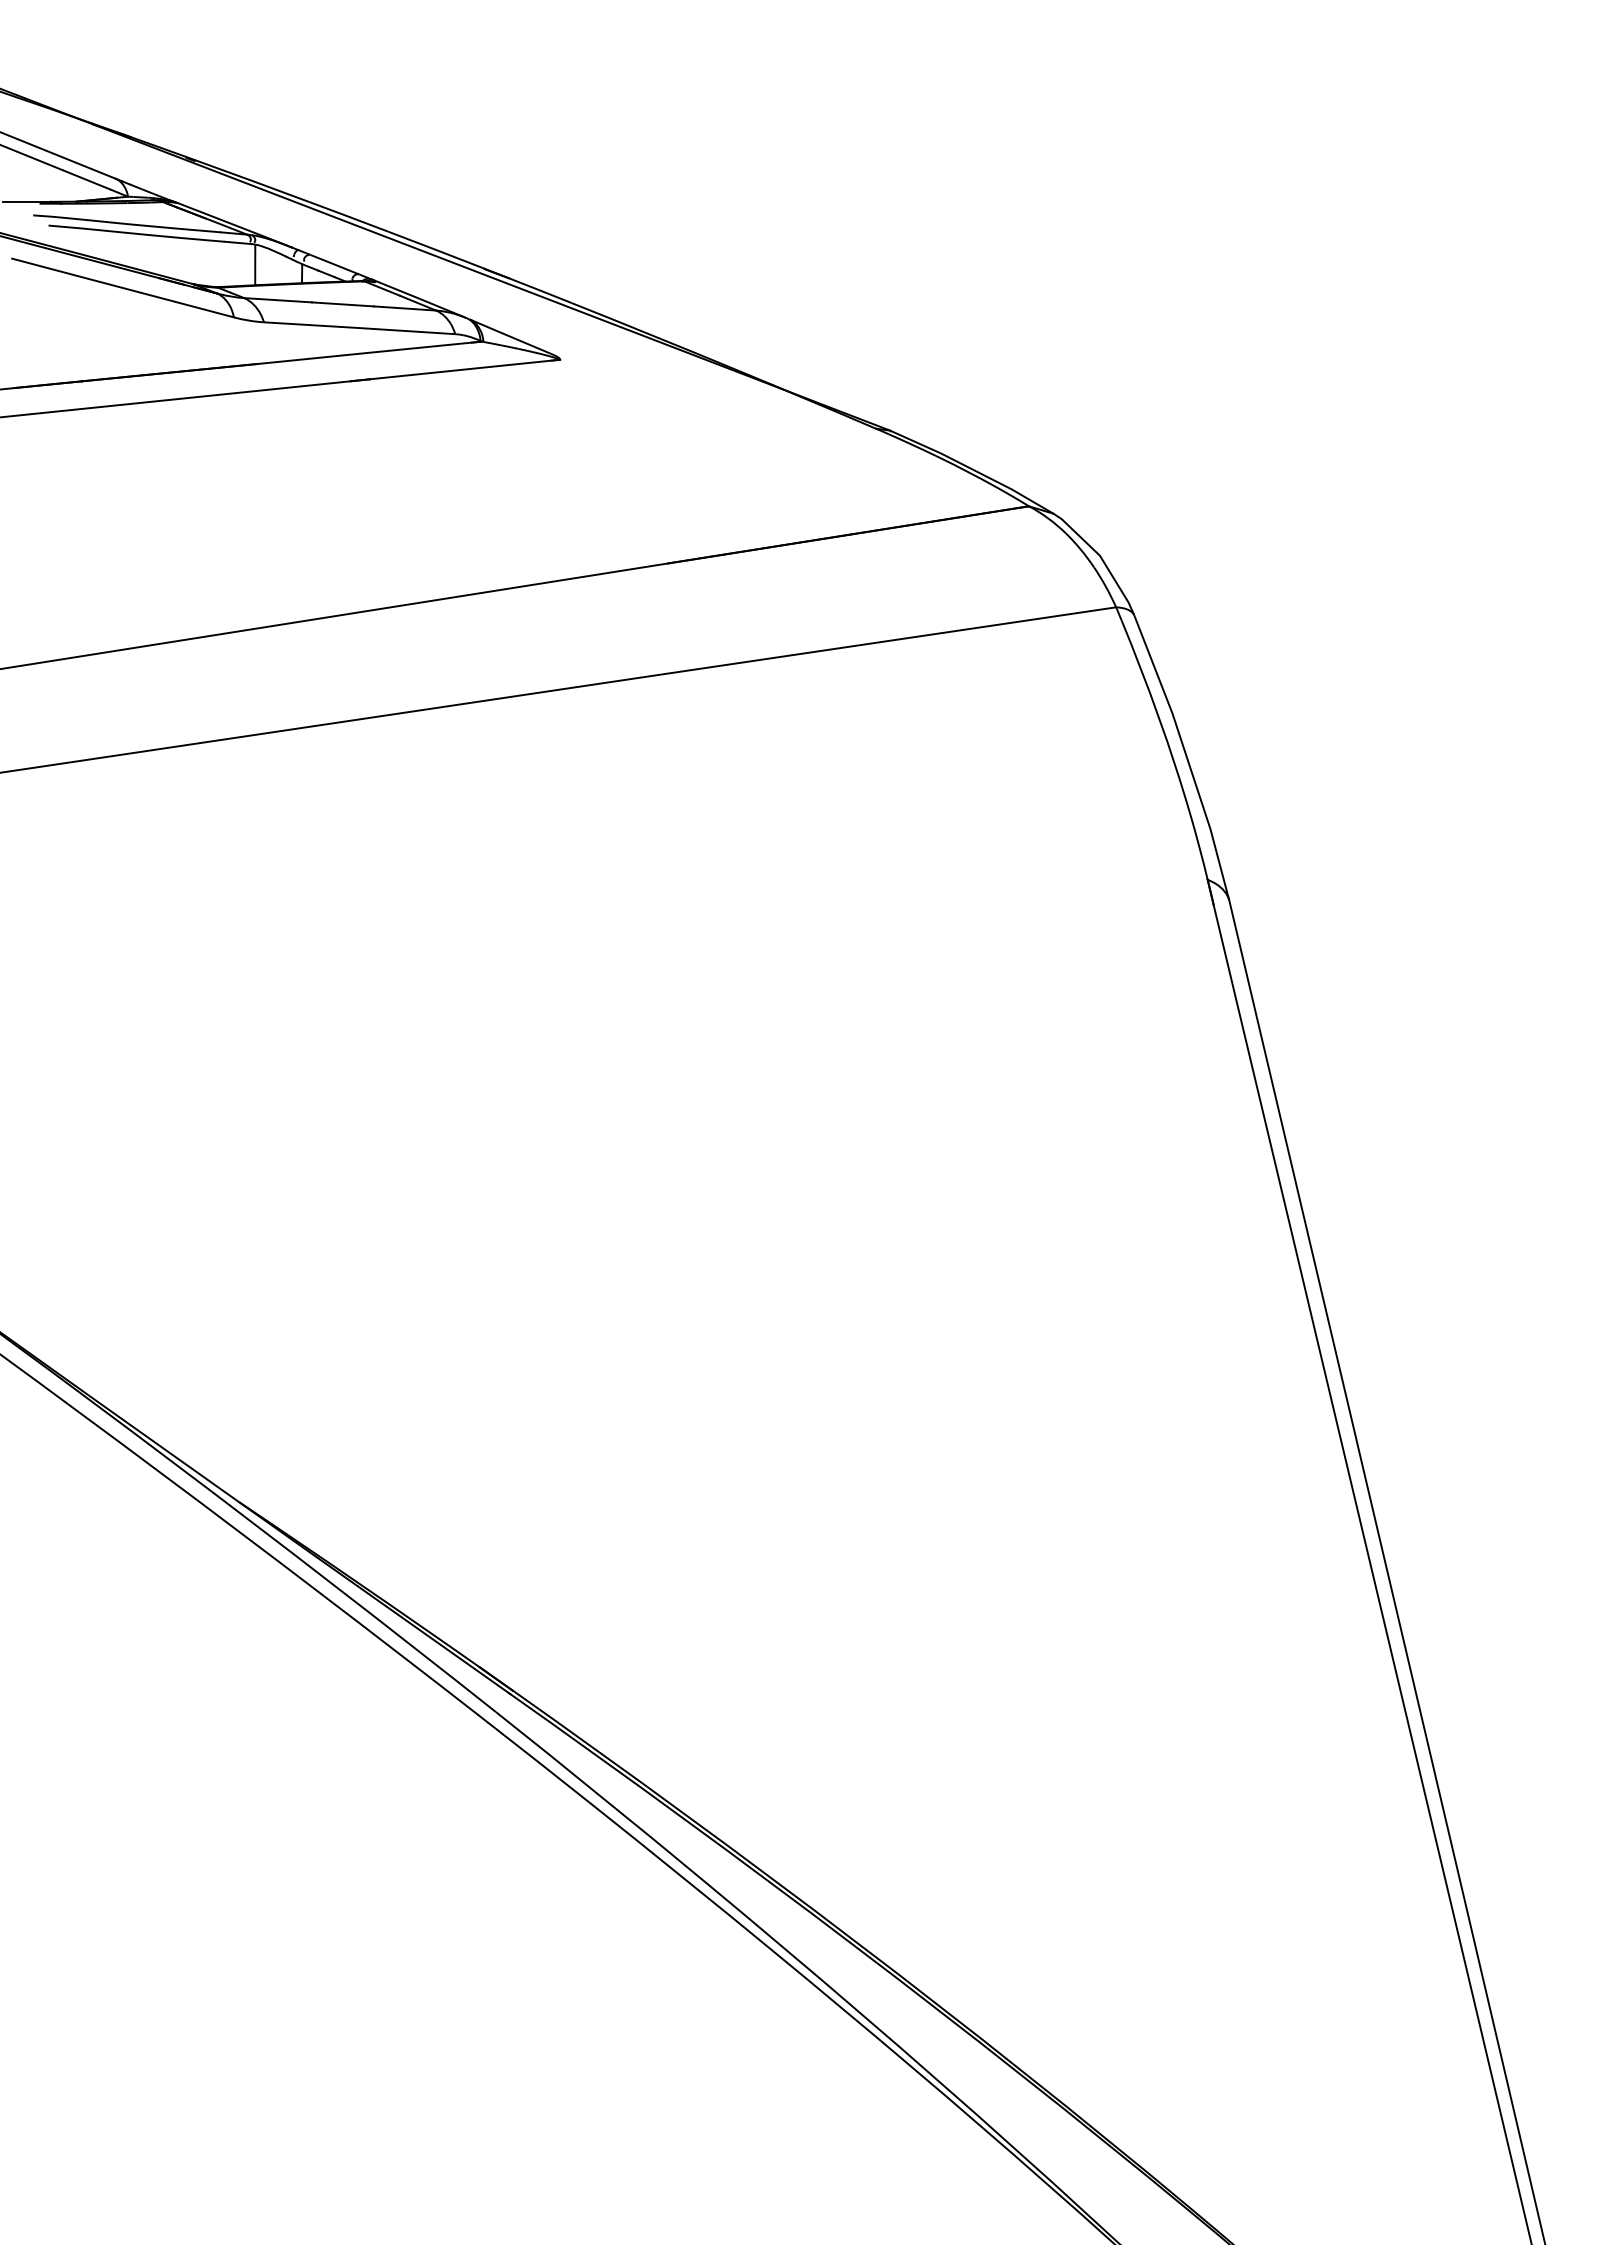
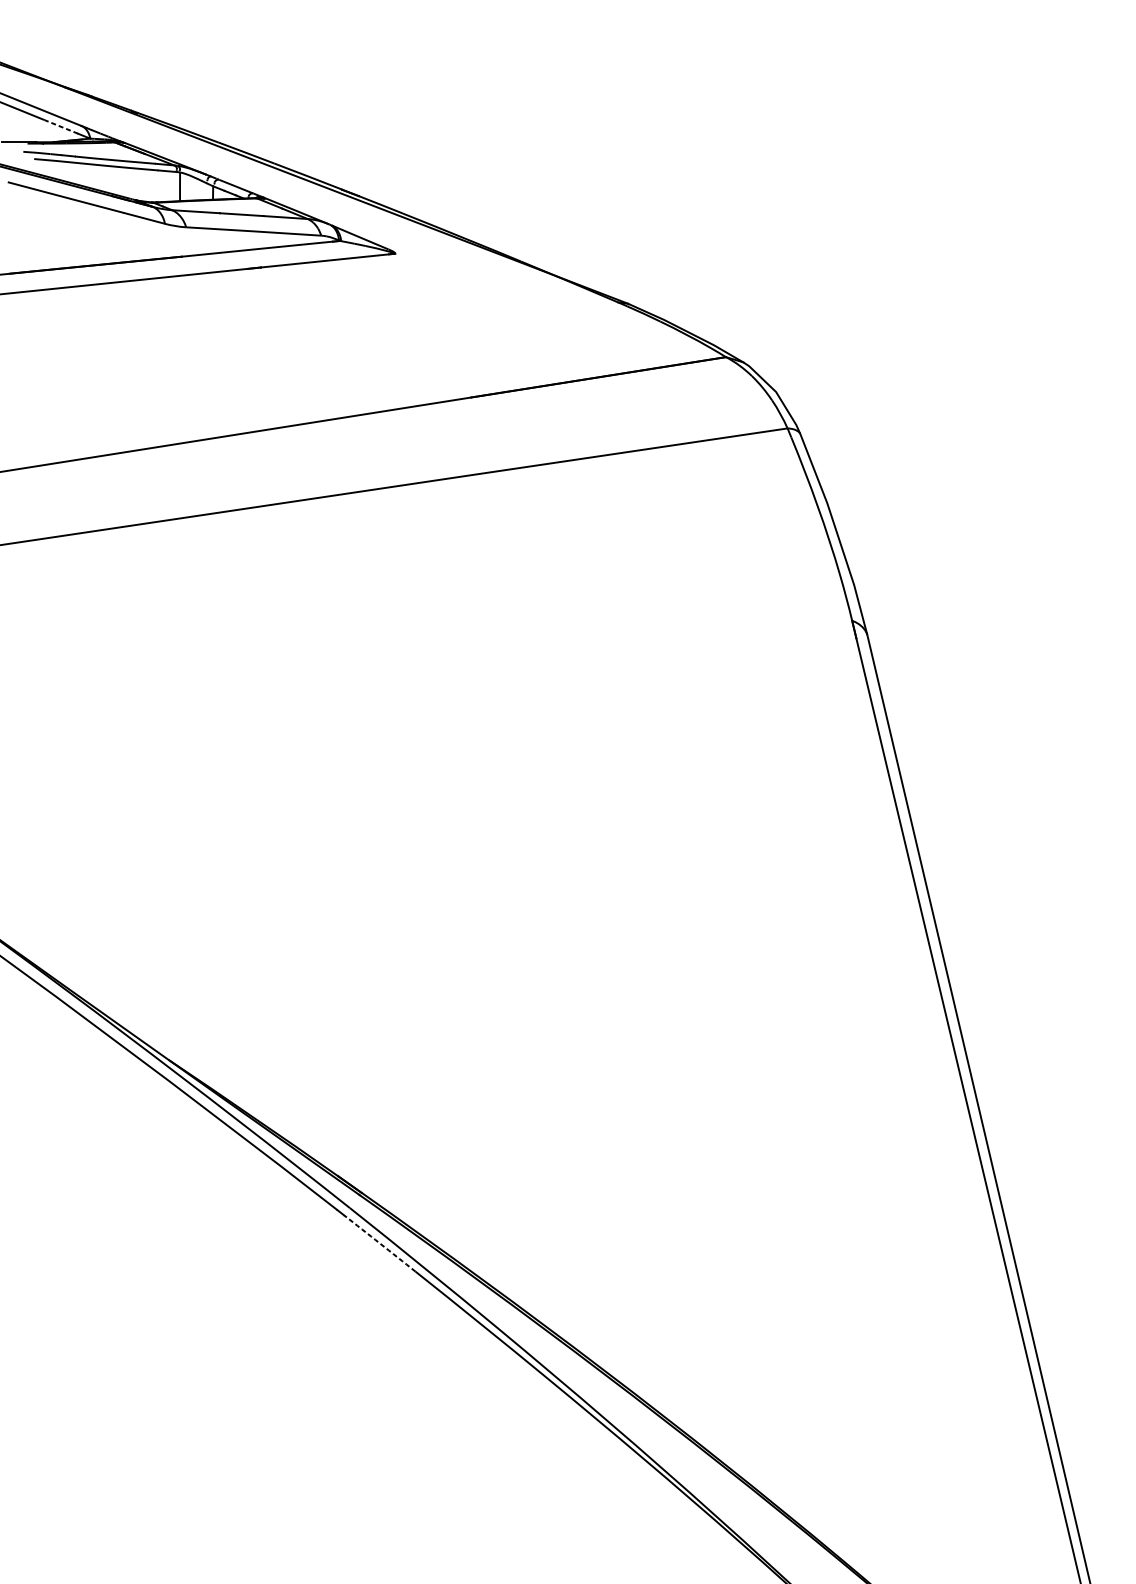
line: (86, 179) -> (60, 126), solid -> dashed
arc: (538, 1762) -> (379, 1243), solid -> dashed

